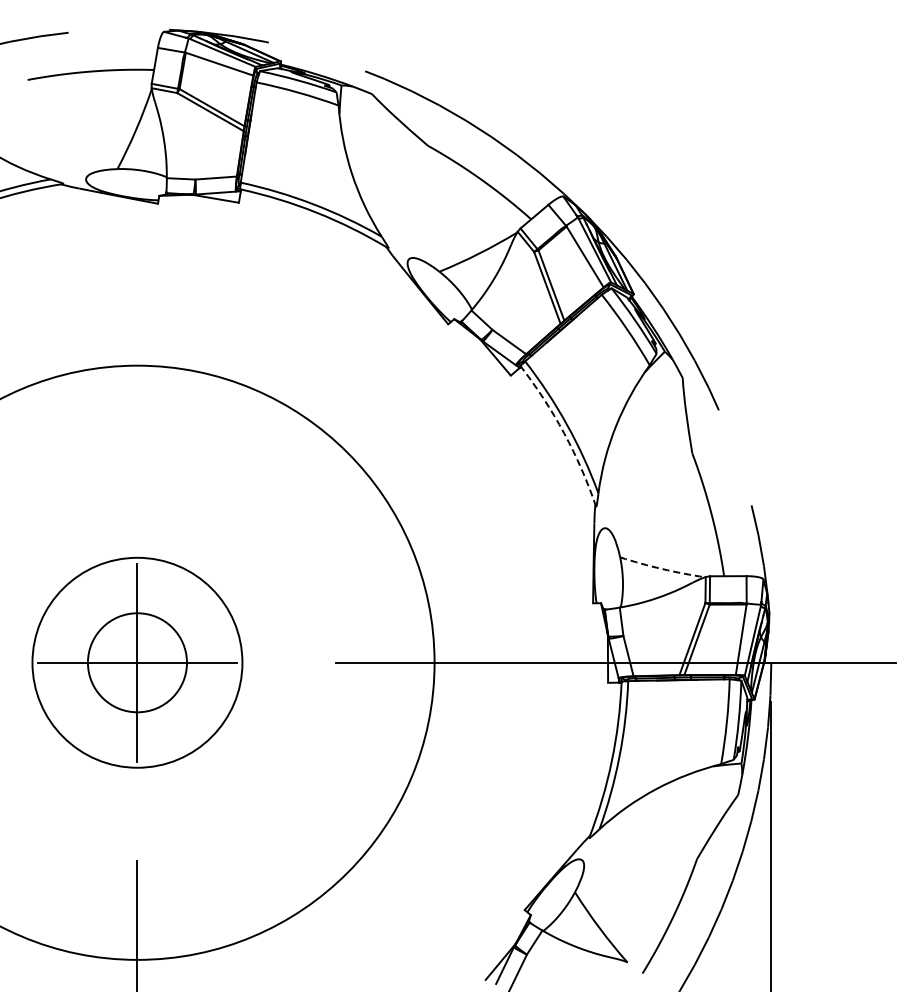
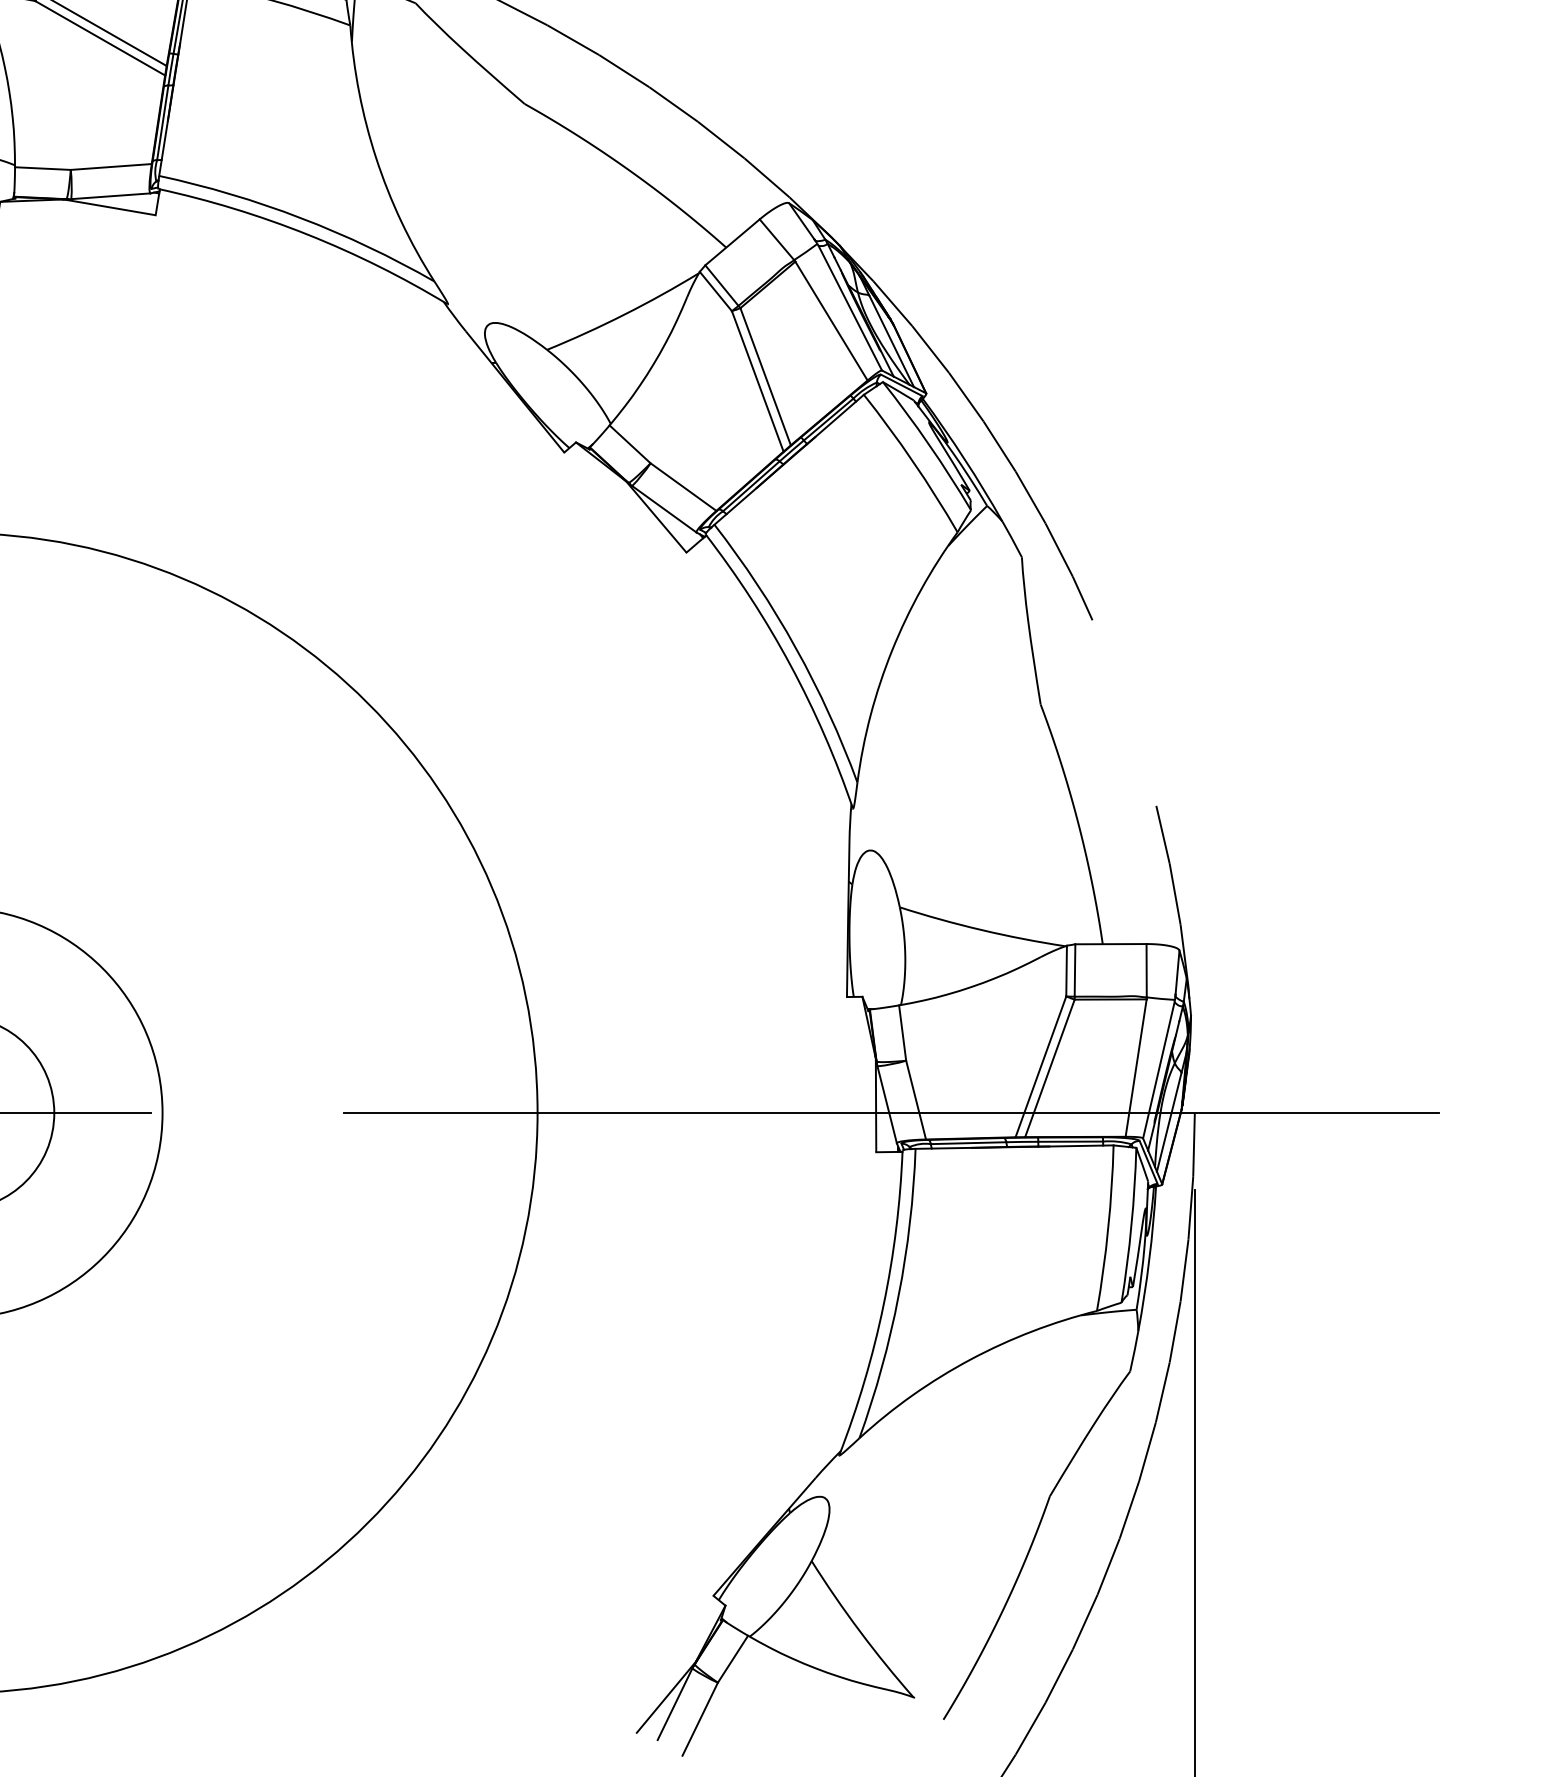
arc: (564, 433) -> (791, 665), dashed -> solid
arc: (662, 569) -> (982, 931), dashed -> solid

